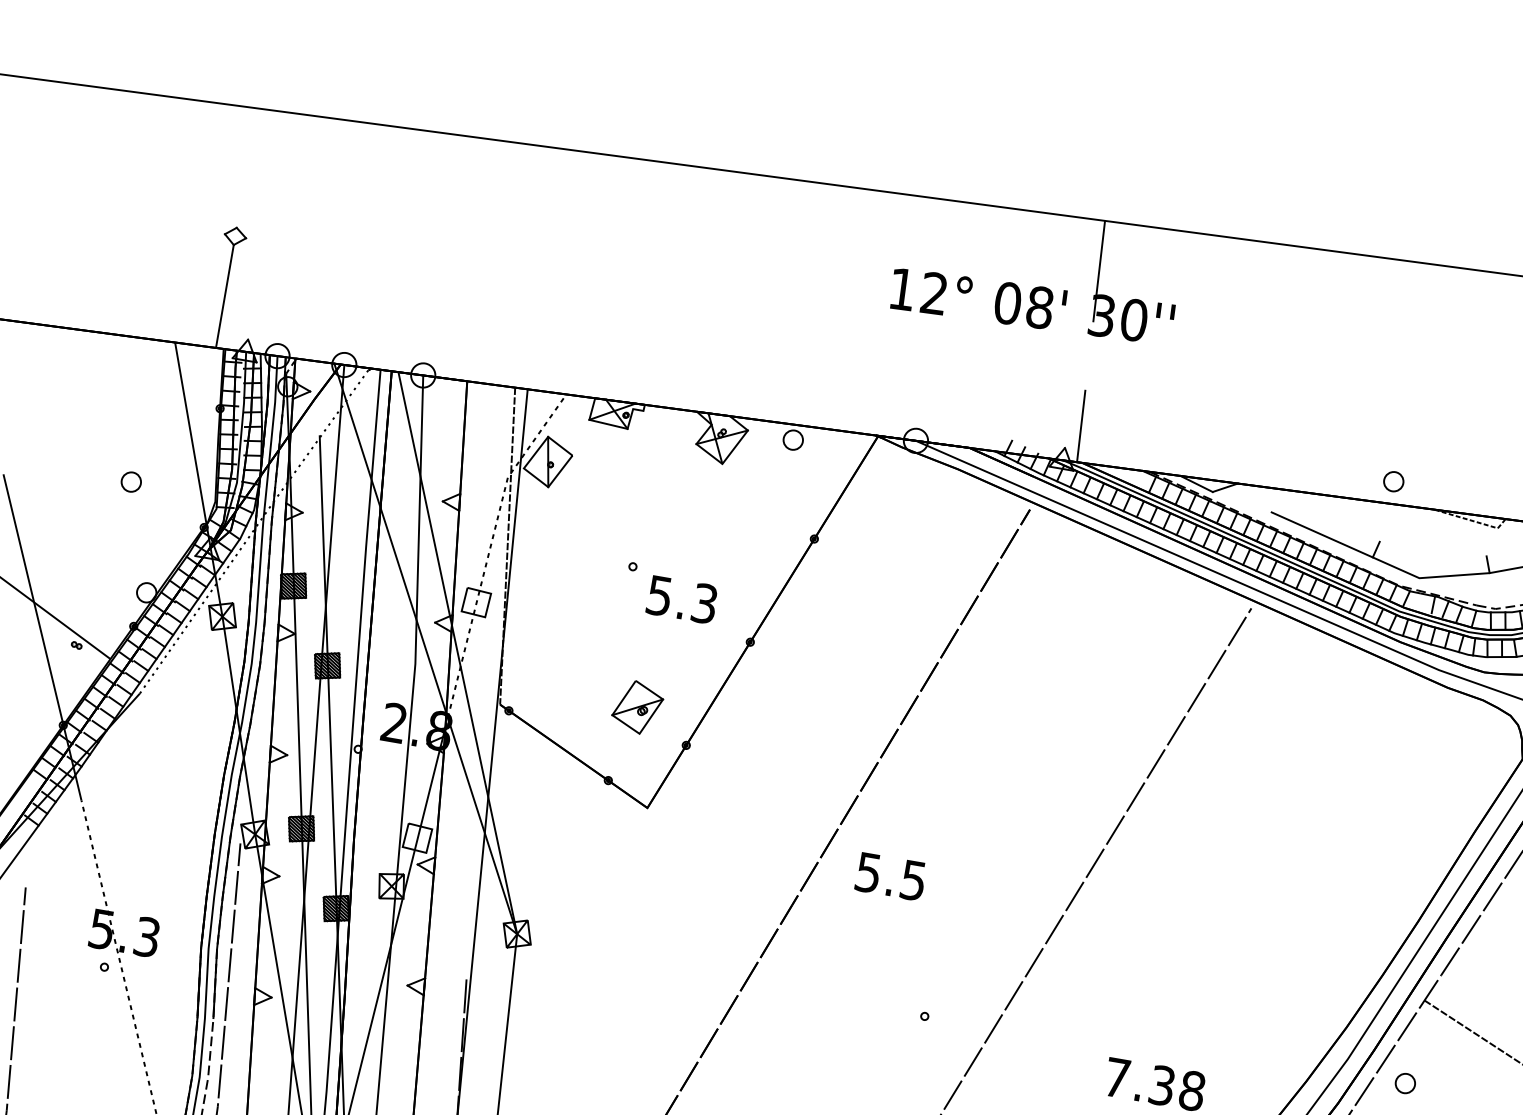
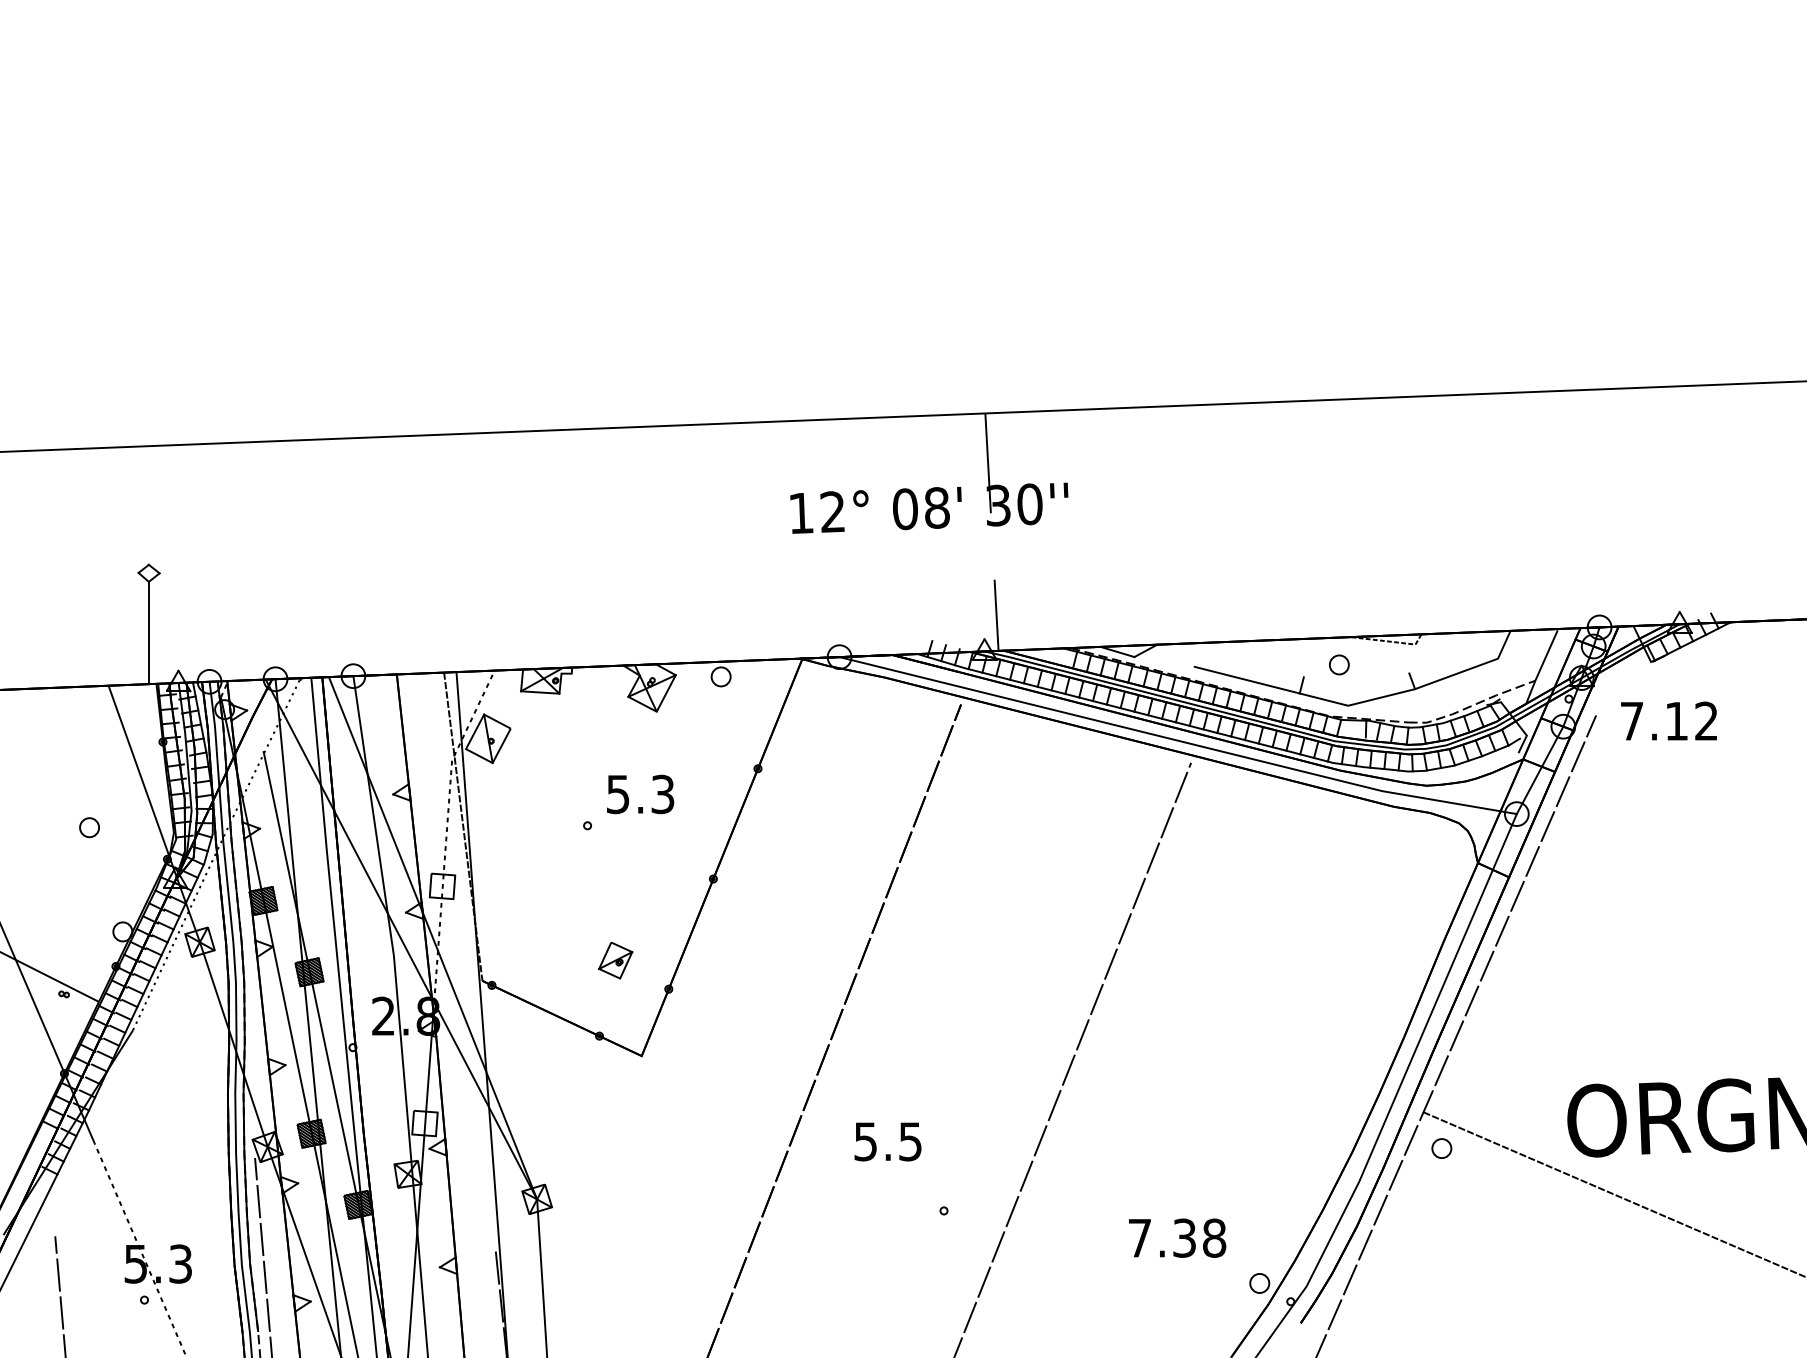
part: (1394, 481) -> (1339, 664), moved
text: (682, 599) -> (640, 794), moved
part: (637, 707) -> (615, 960), size x0.71
text: (890, 876) -> (887, 1141), moved
part: (1405, 1083) -> (1441, 1148), moved

